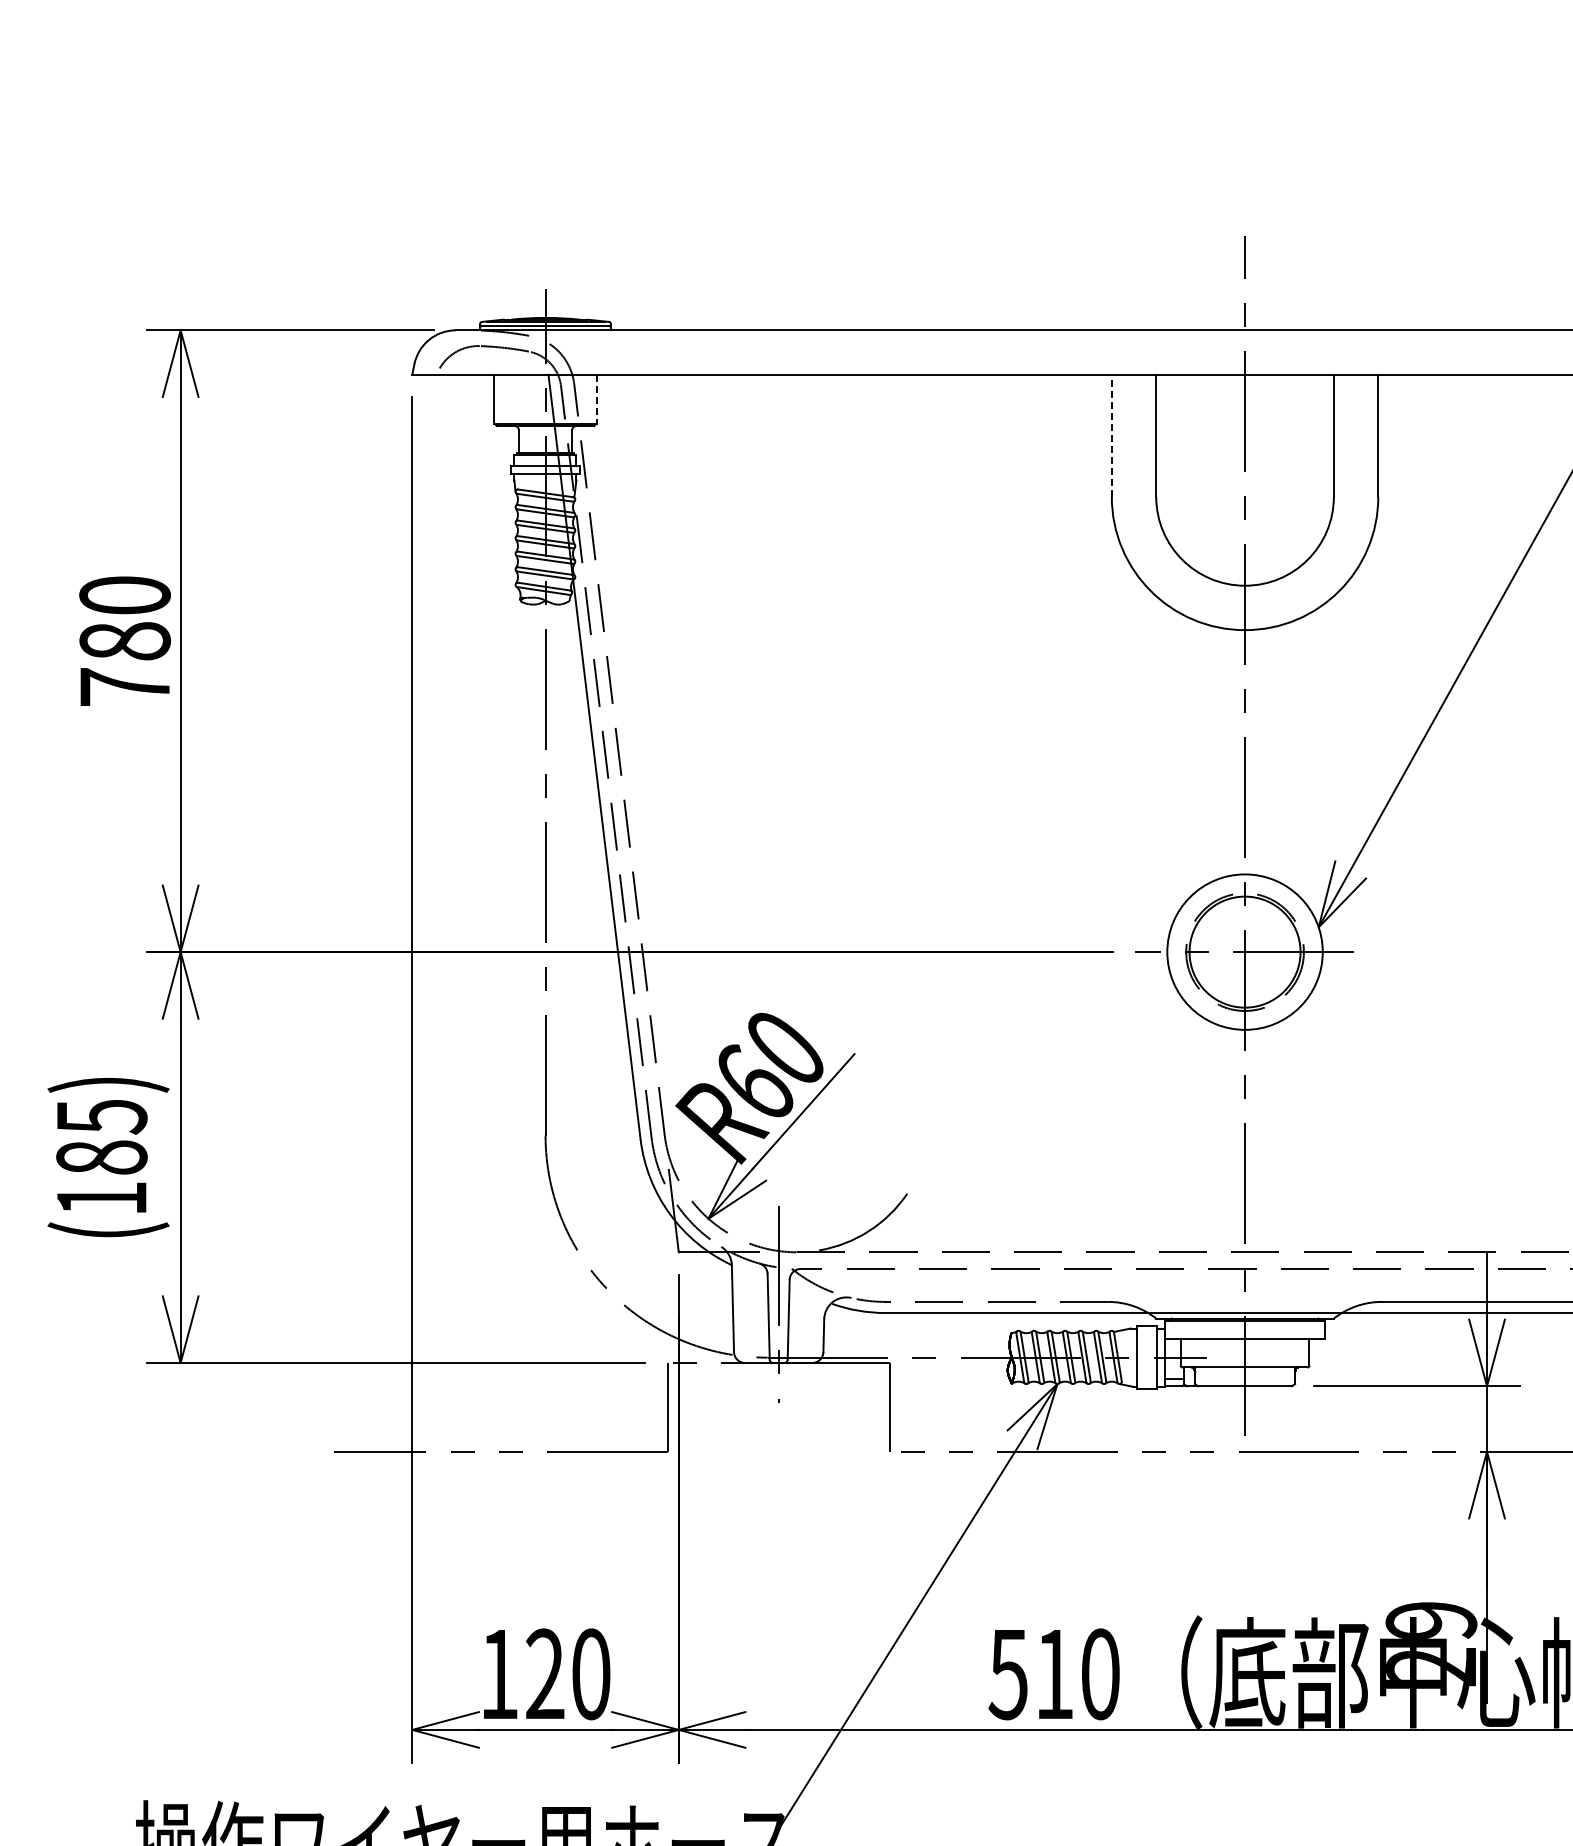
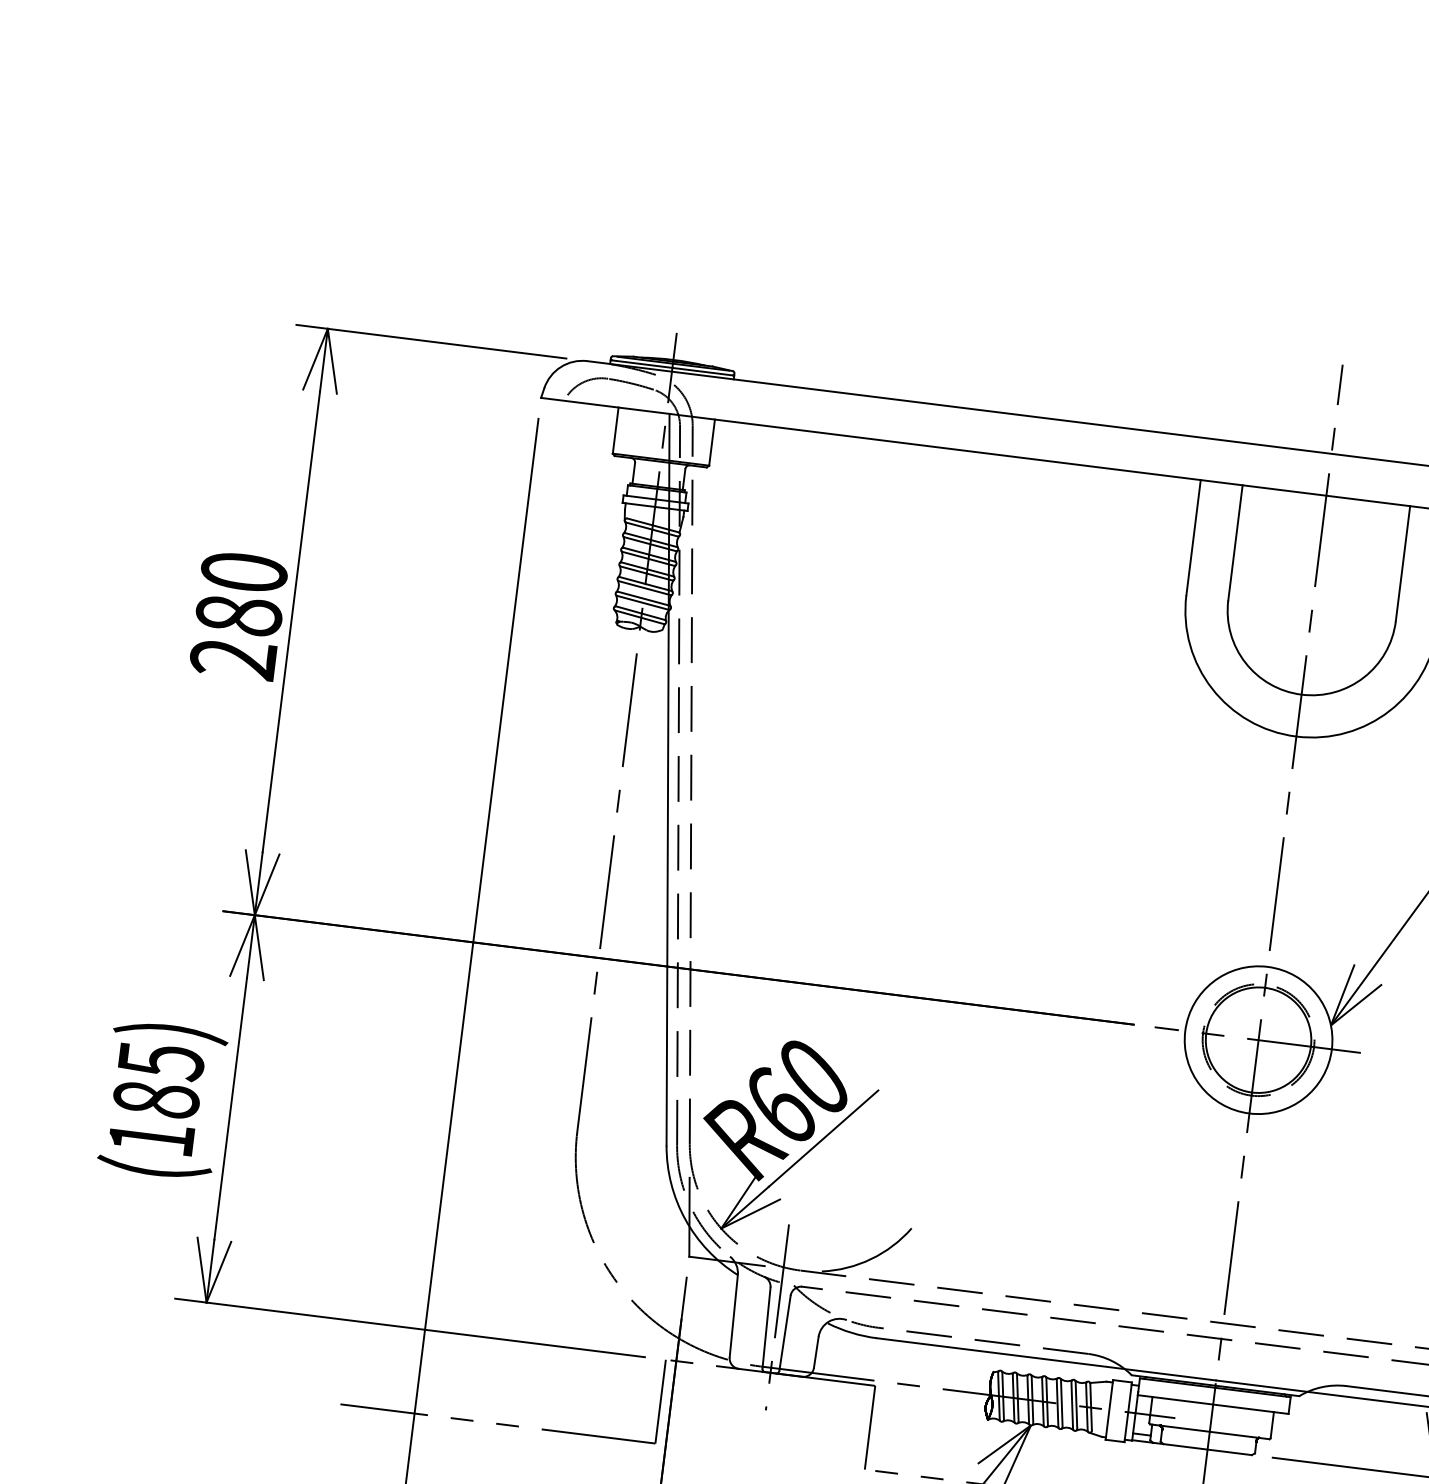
line: (596, 399) -> (711, 442), dashed -> solid
line: (1111, 435) -> (1193, 537), dashed -> solid
text: (124, 687) -> (232, 659), 780 -> 280

